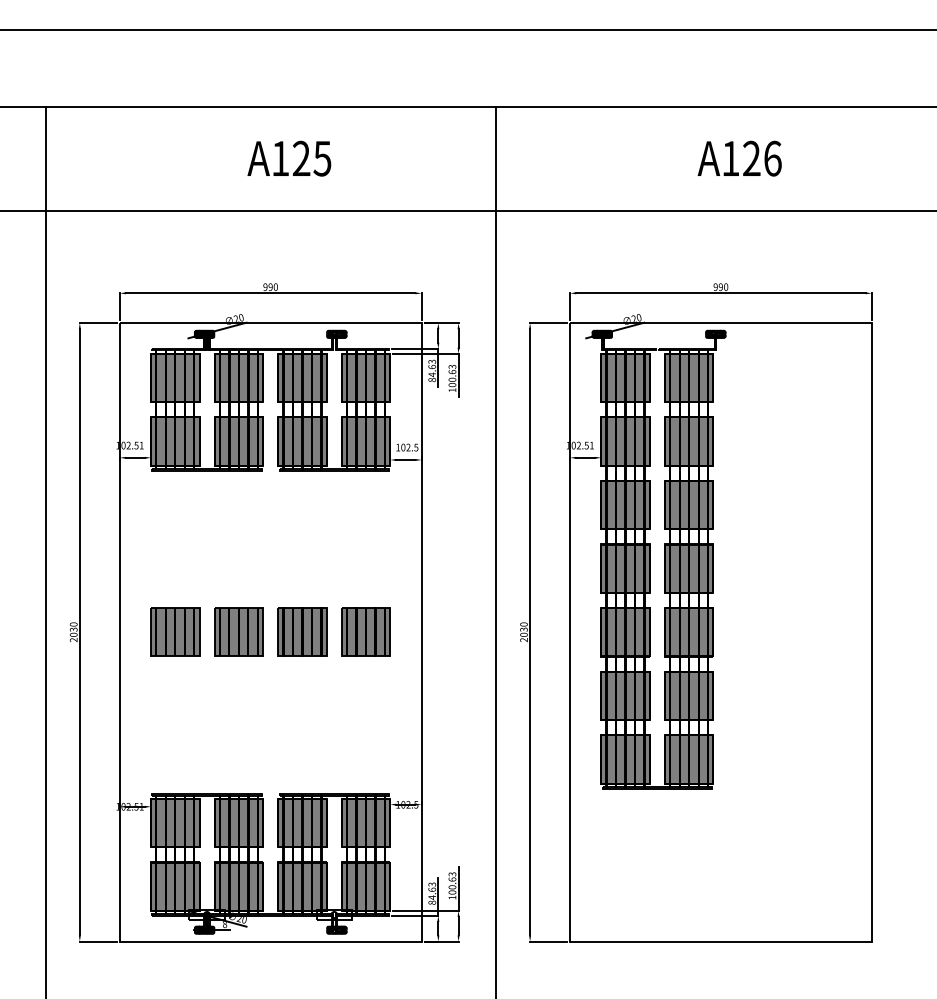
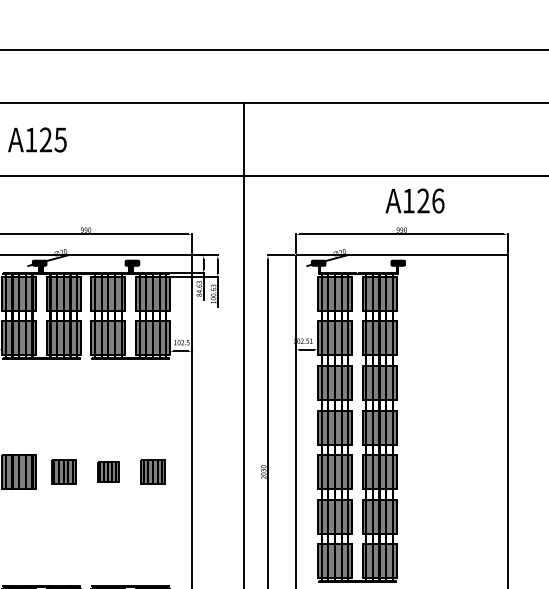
text: (289, 158) -> (37, 139), moved
text: (739, 158) -> (414, 200), moved
part: (238, 631) -> (63, 471), size x0.7
part: (302, 631) -> (108, 471), size x0.6
part: (365, 631) -> (152, 471), size x0.7

